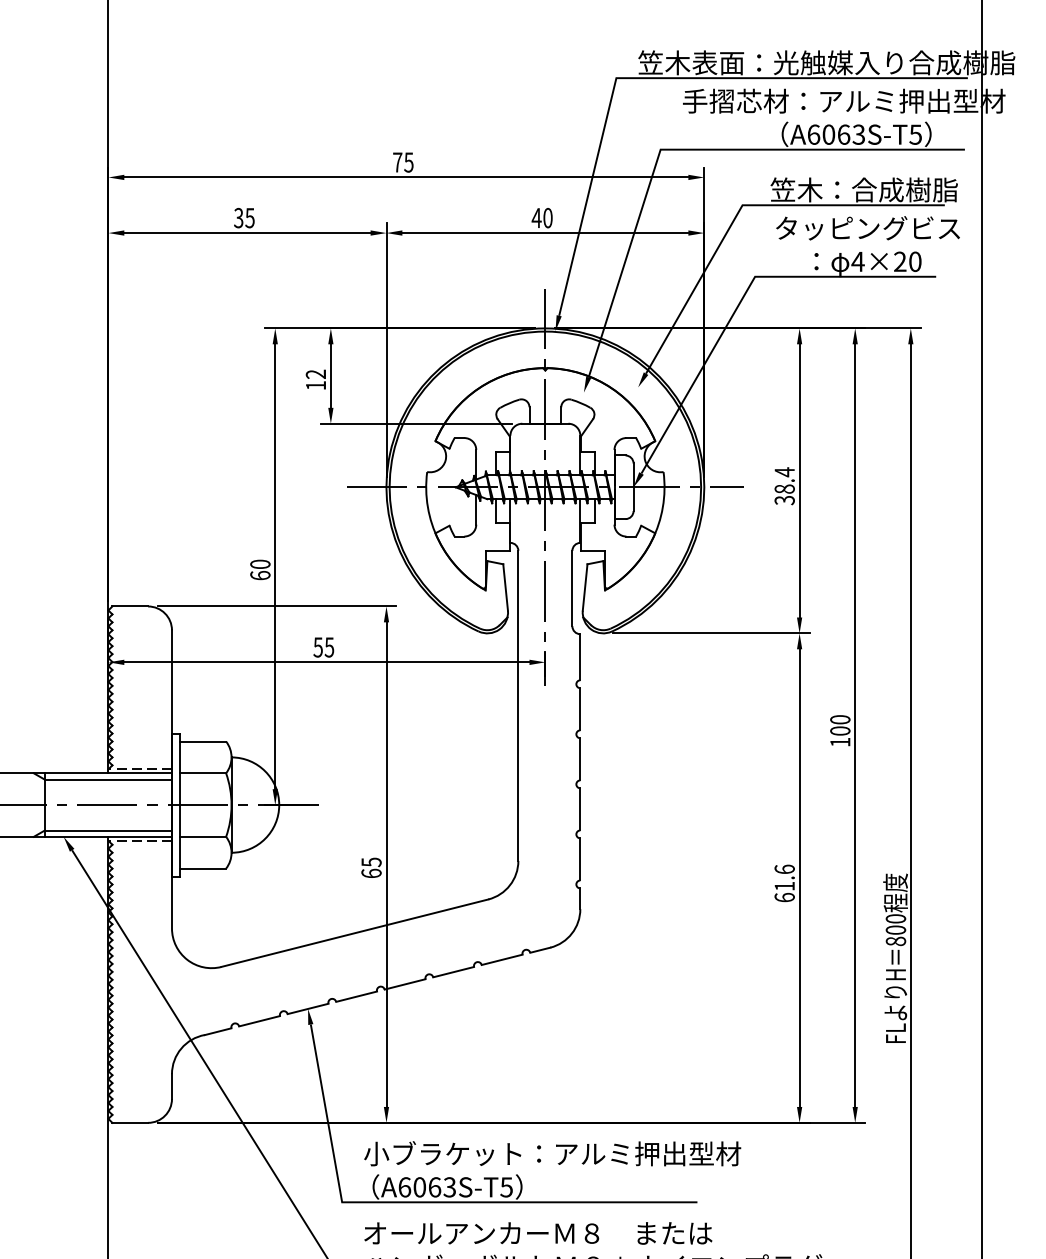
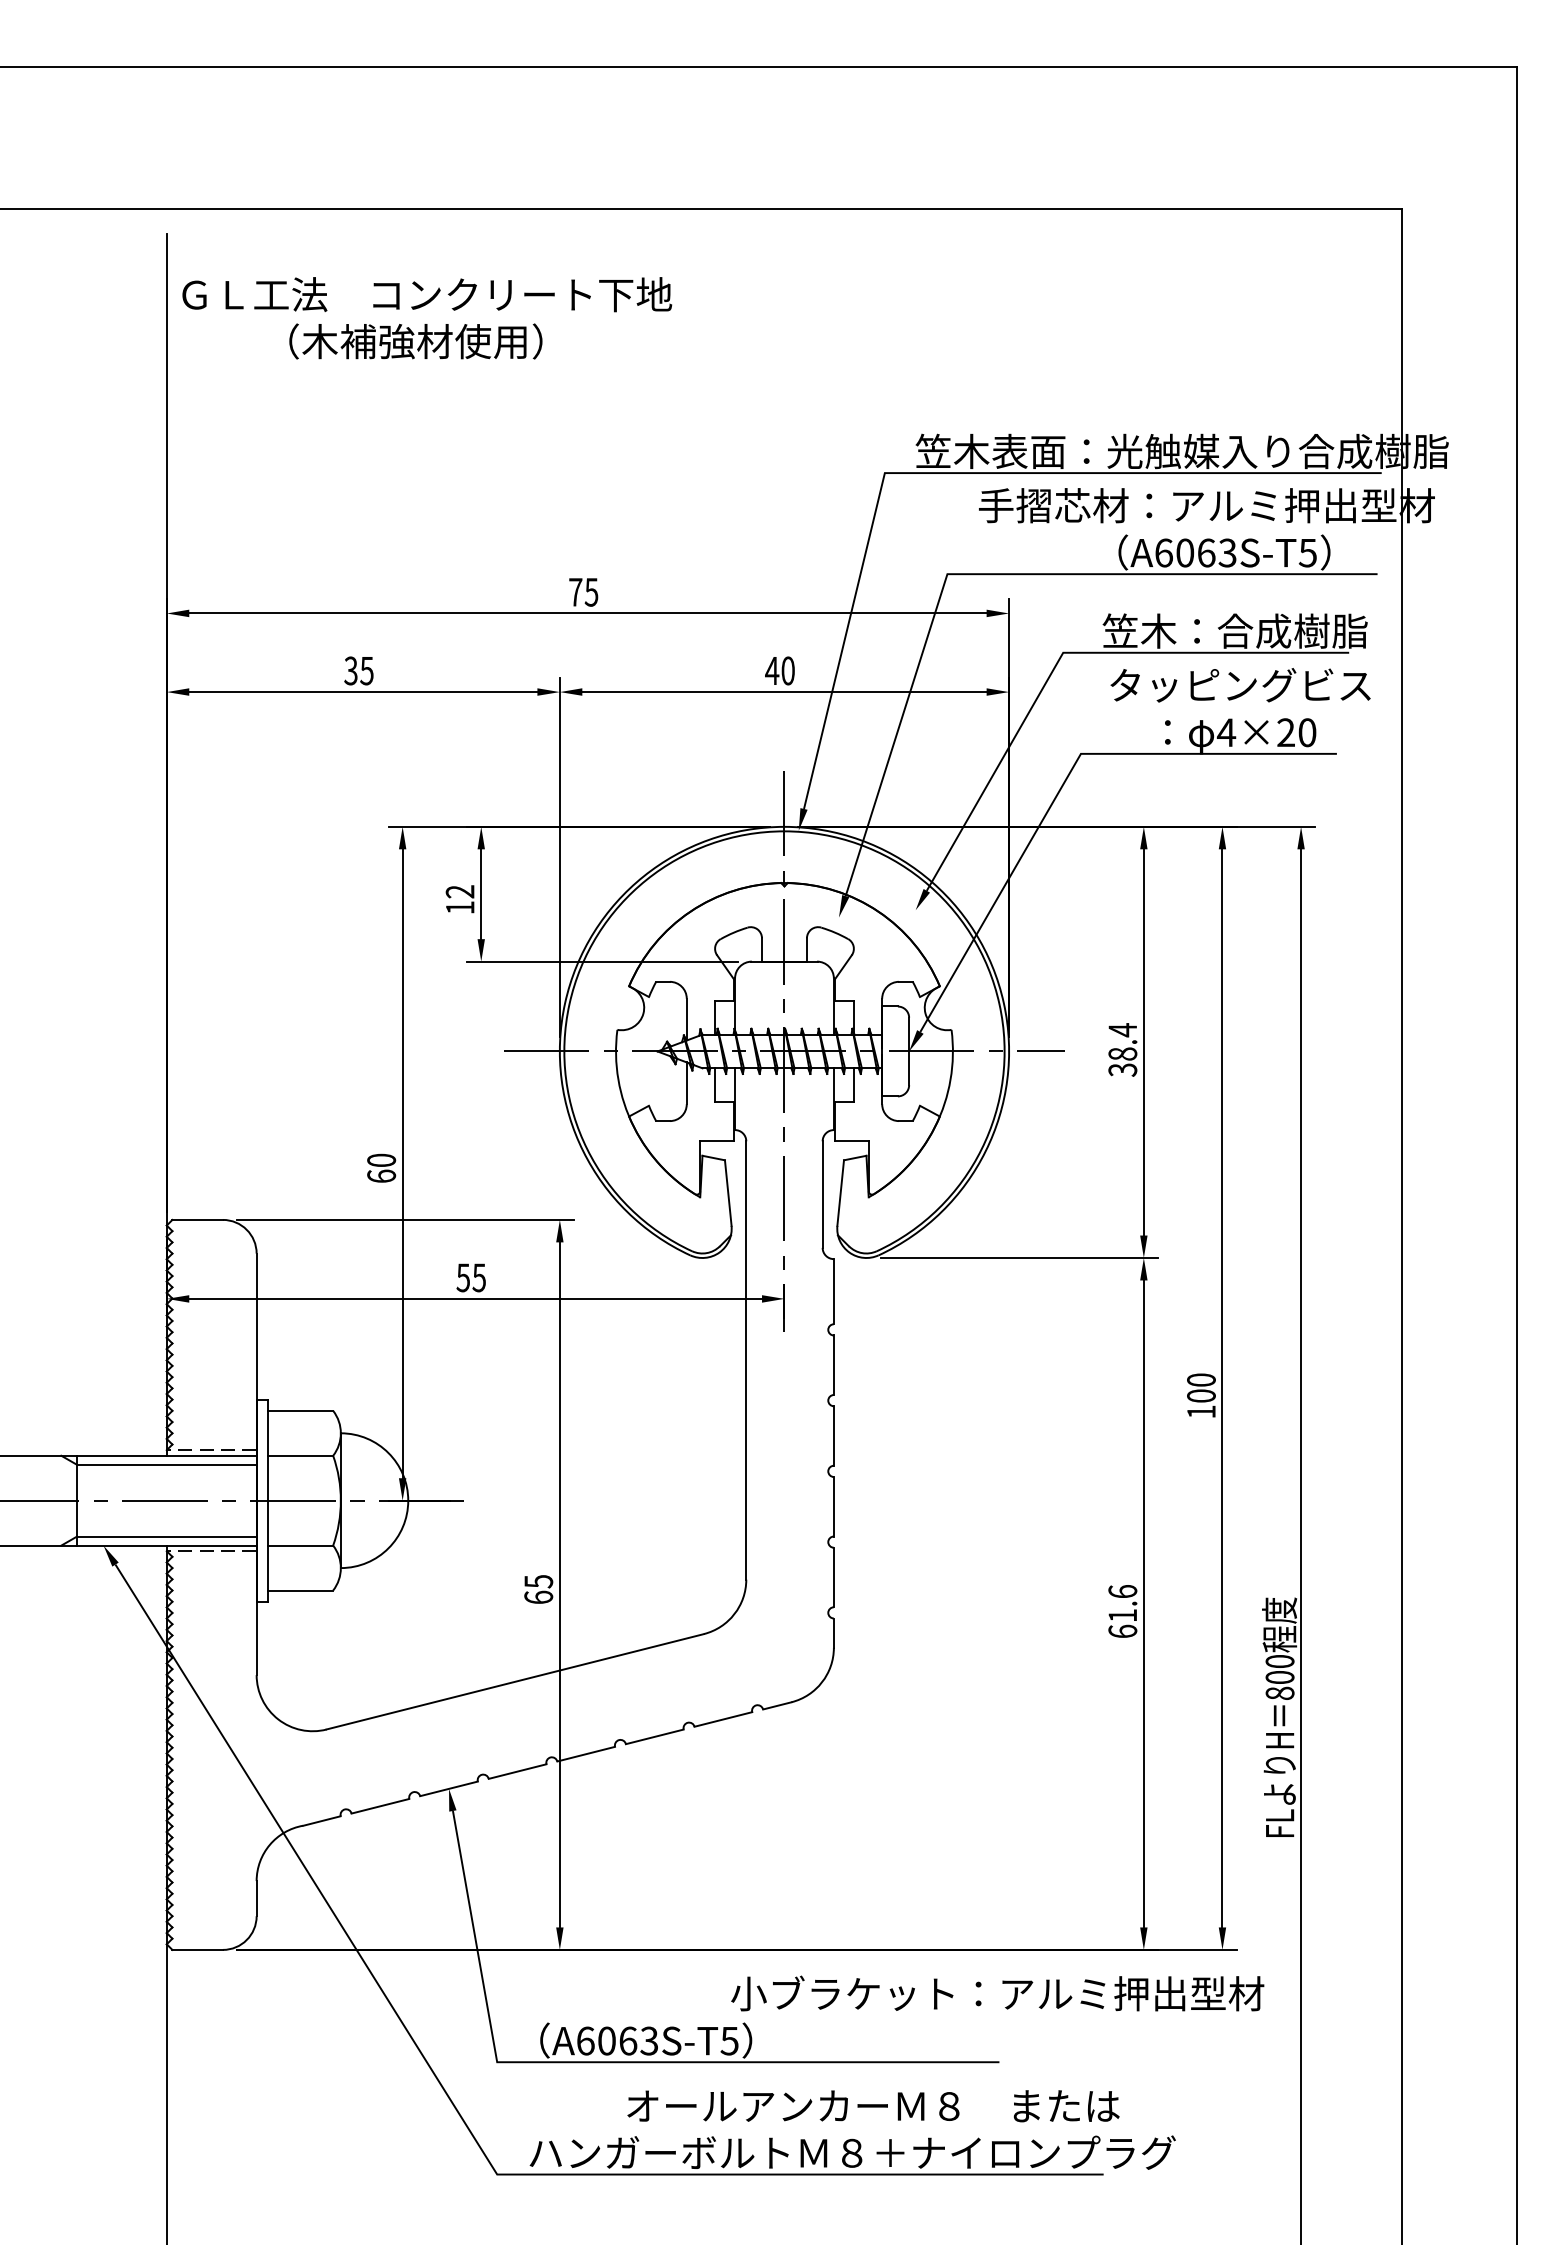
text: (552, 1153) -> (997, 1993), moved
text: (538, 1233) -> (873, 2106), moved

